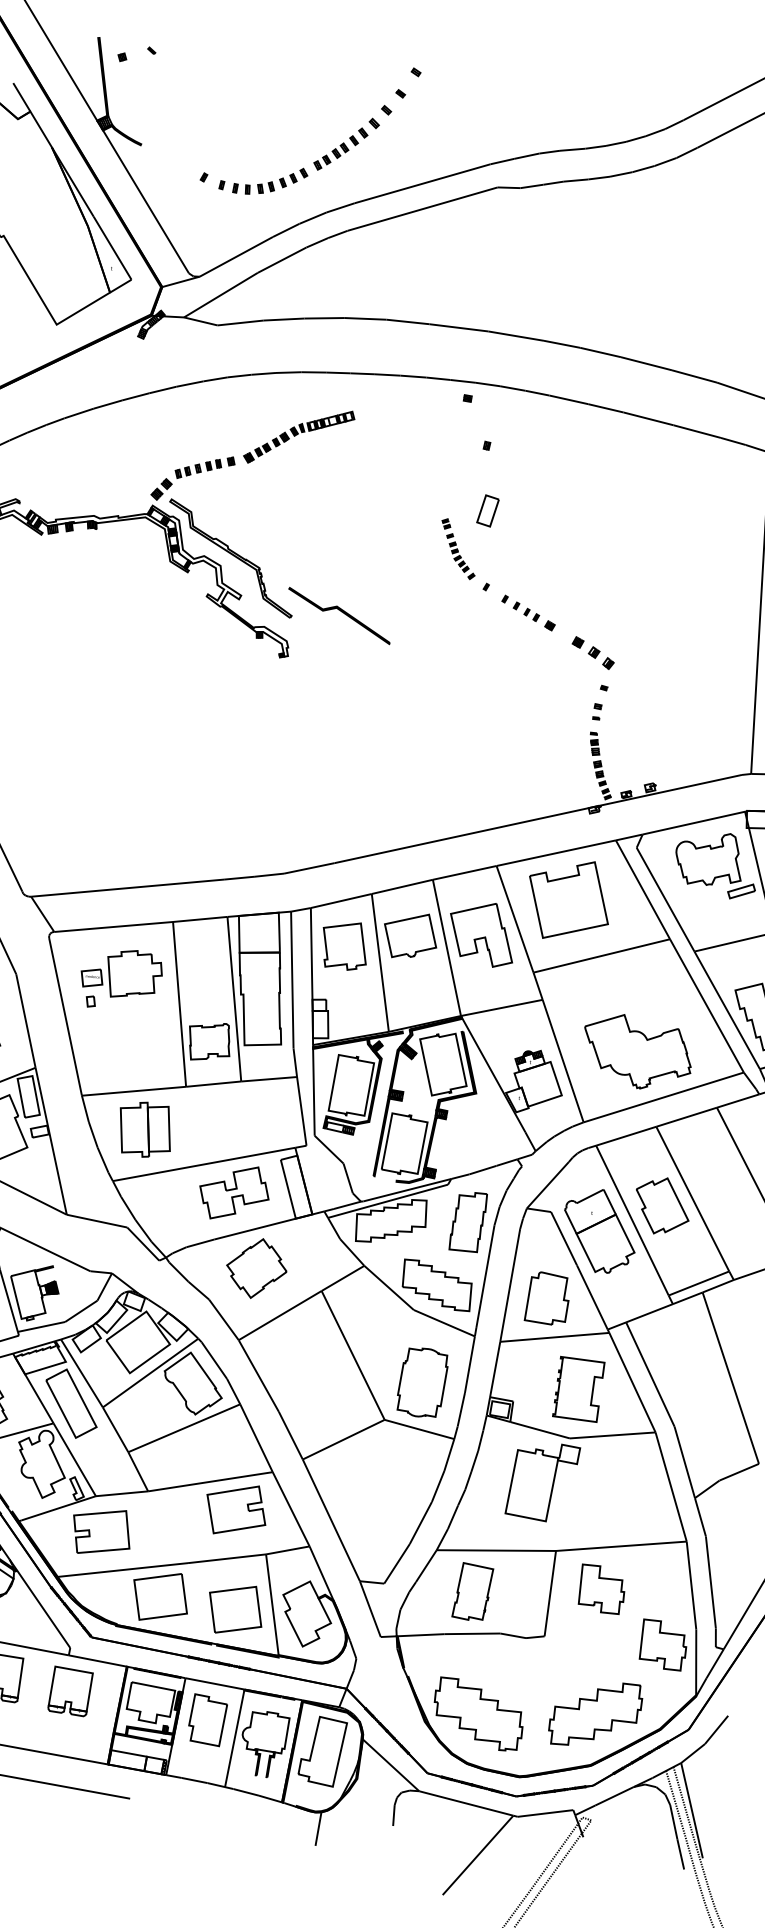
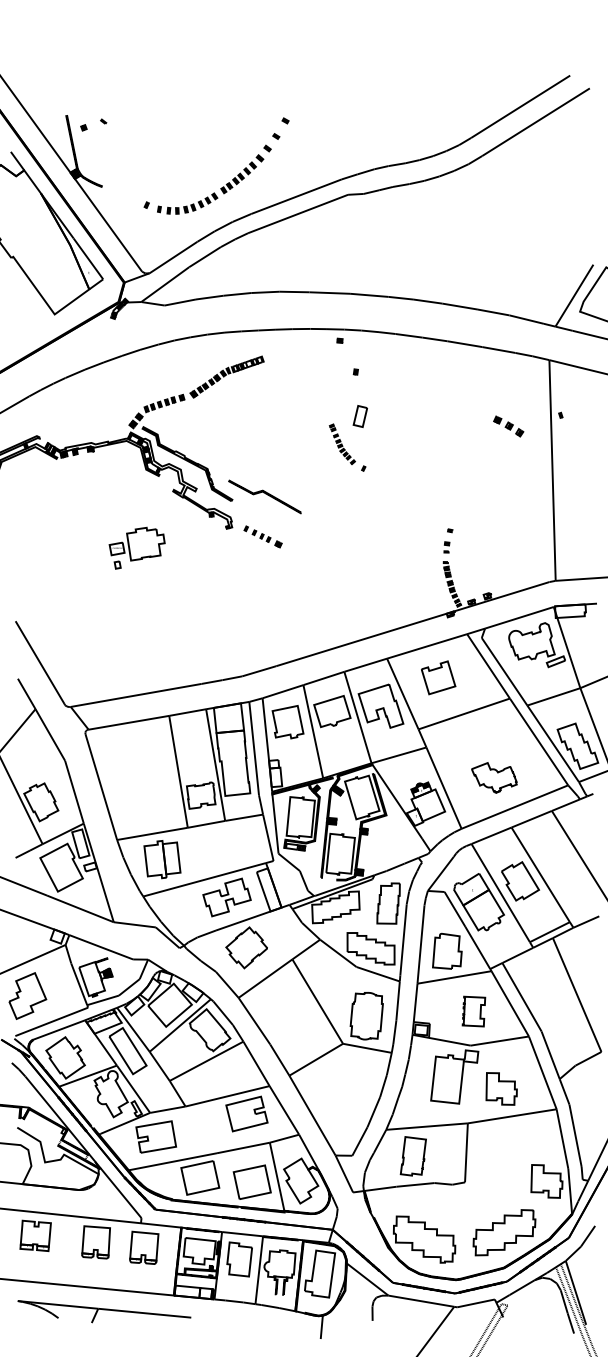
part: (527, 612) -> (262, 536), moved
part: (592, 653) -> (508, 426), moved
part: (568, 899) -> (438, 677), size x0.6
part: (120, 978) -> (136, 547), moved
part: (637, 1051) -> (494, 777), size x0.6
part: (578, 1389) -> (473, 1011), size x0.7
part: (602, 1588) -> (501, 1088), moved

